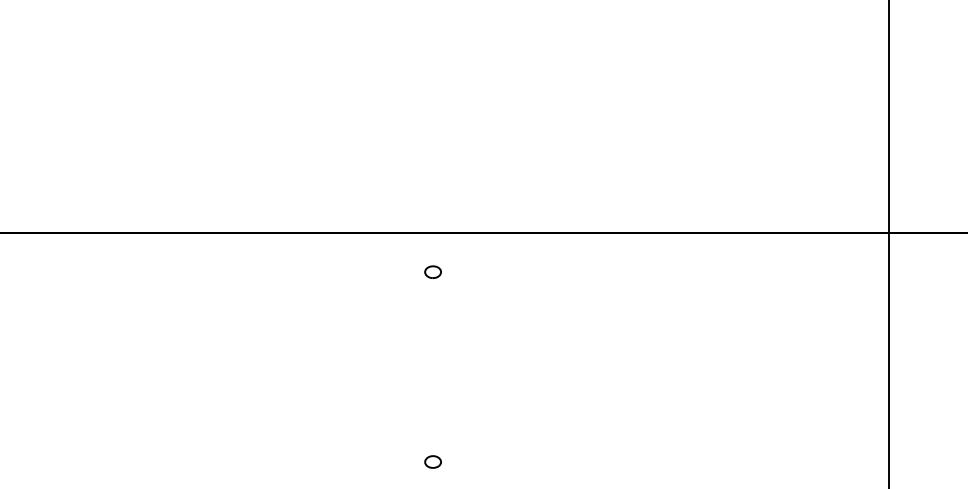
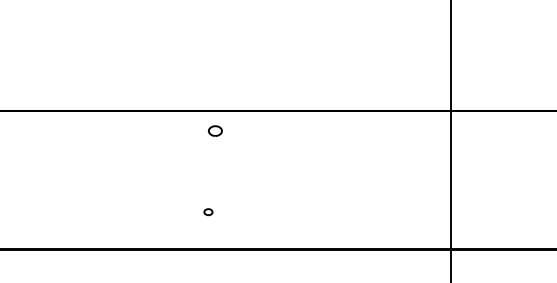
part: (433, 272) -> (215, 131), size x1.6
part: (433, 462) -> (208, 212), moved

